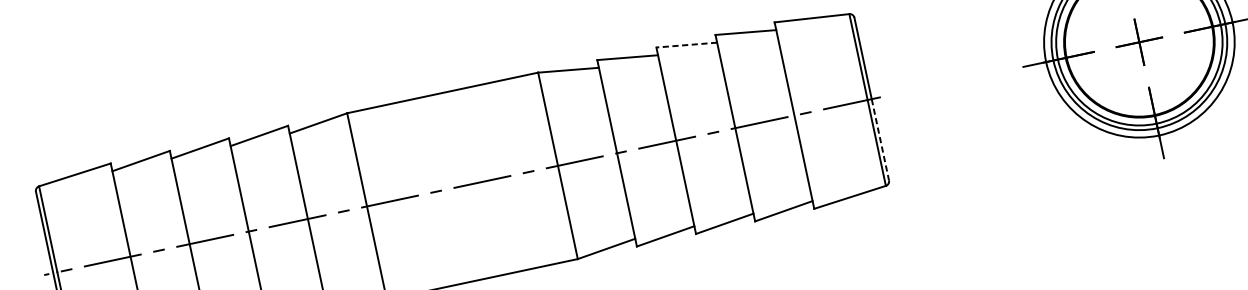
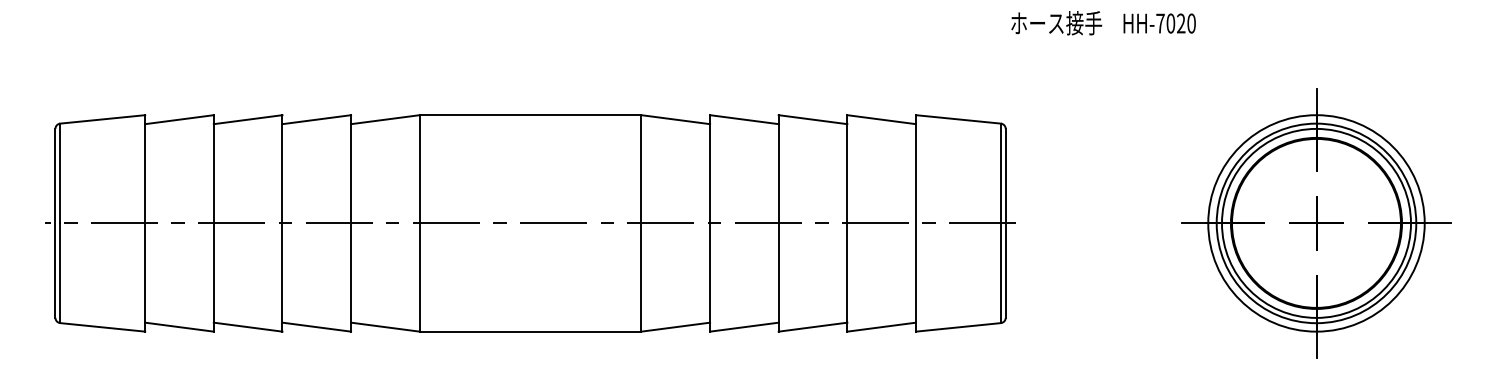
line: (687, 44) -> (813, 119), dashed -> solid
line: (880, 140) -> (1005, 271), dashed -> solid

